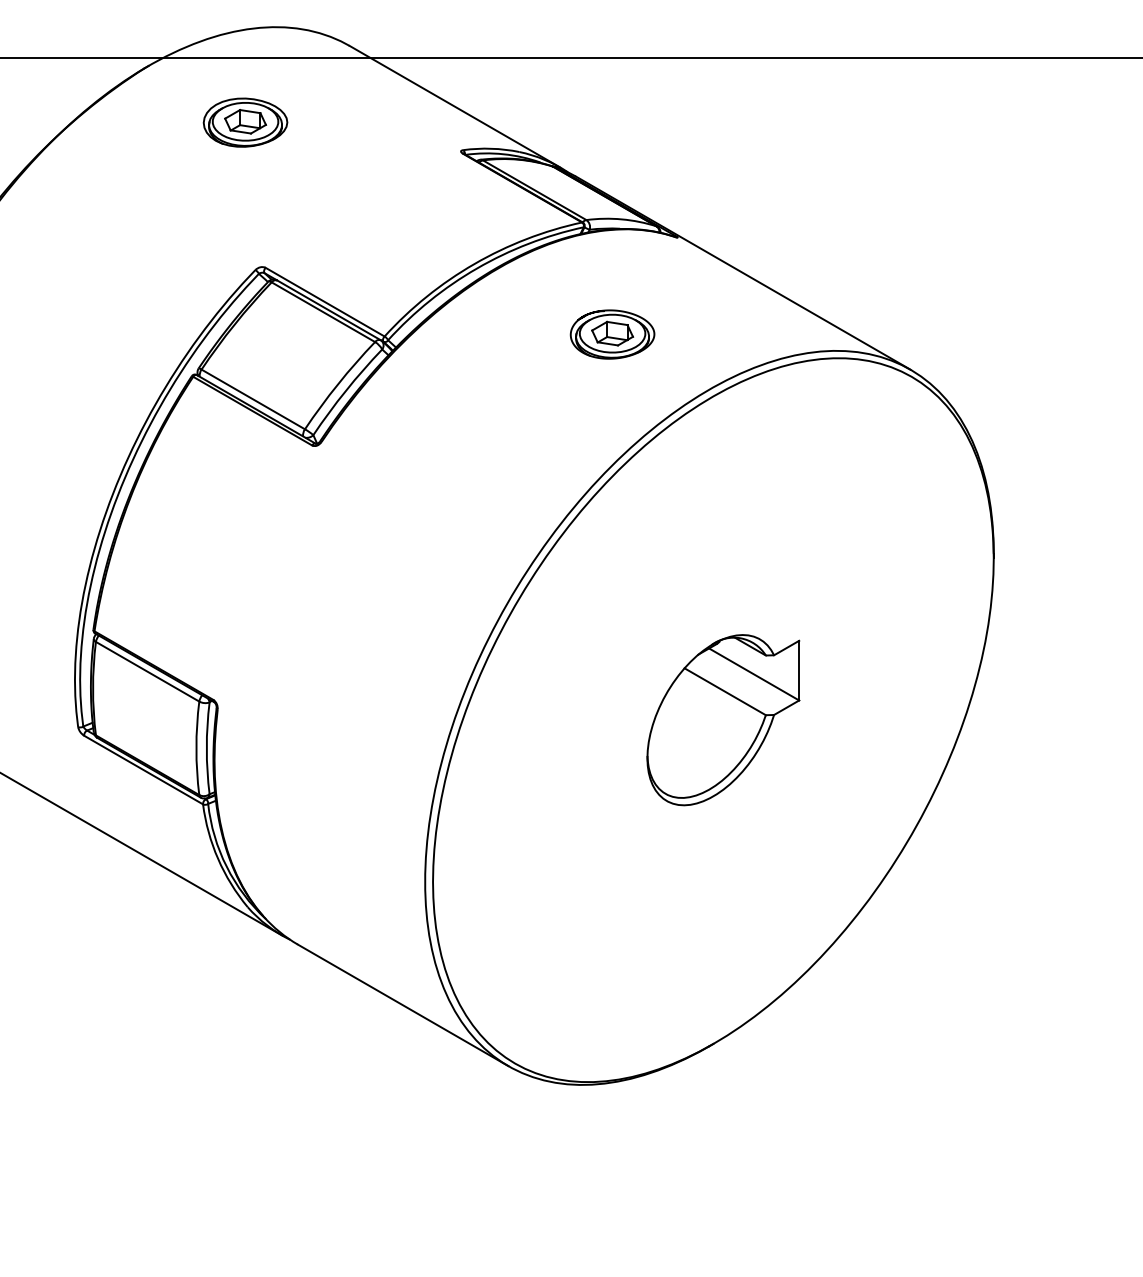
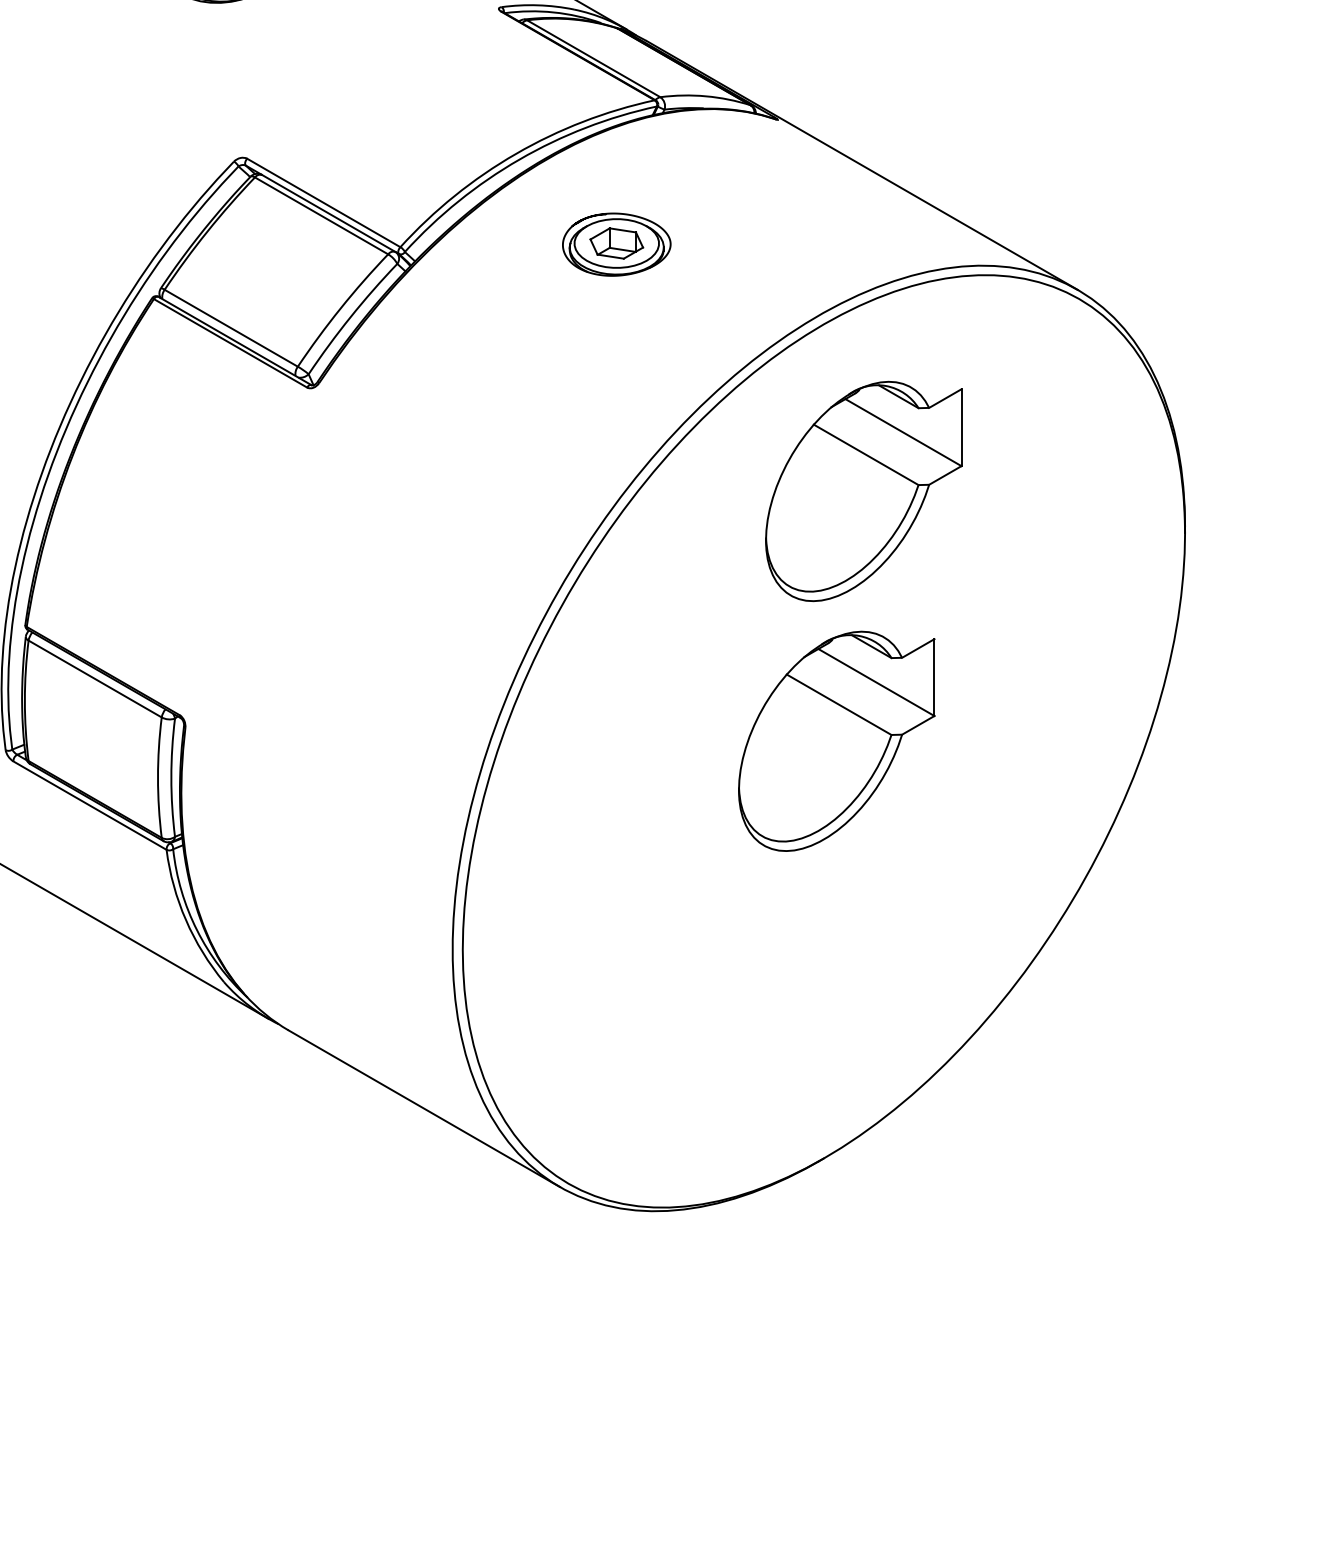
part: (612, 334) -> (616, 244), moved
part: (744, 526) -> (863, 491), added

